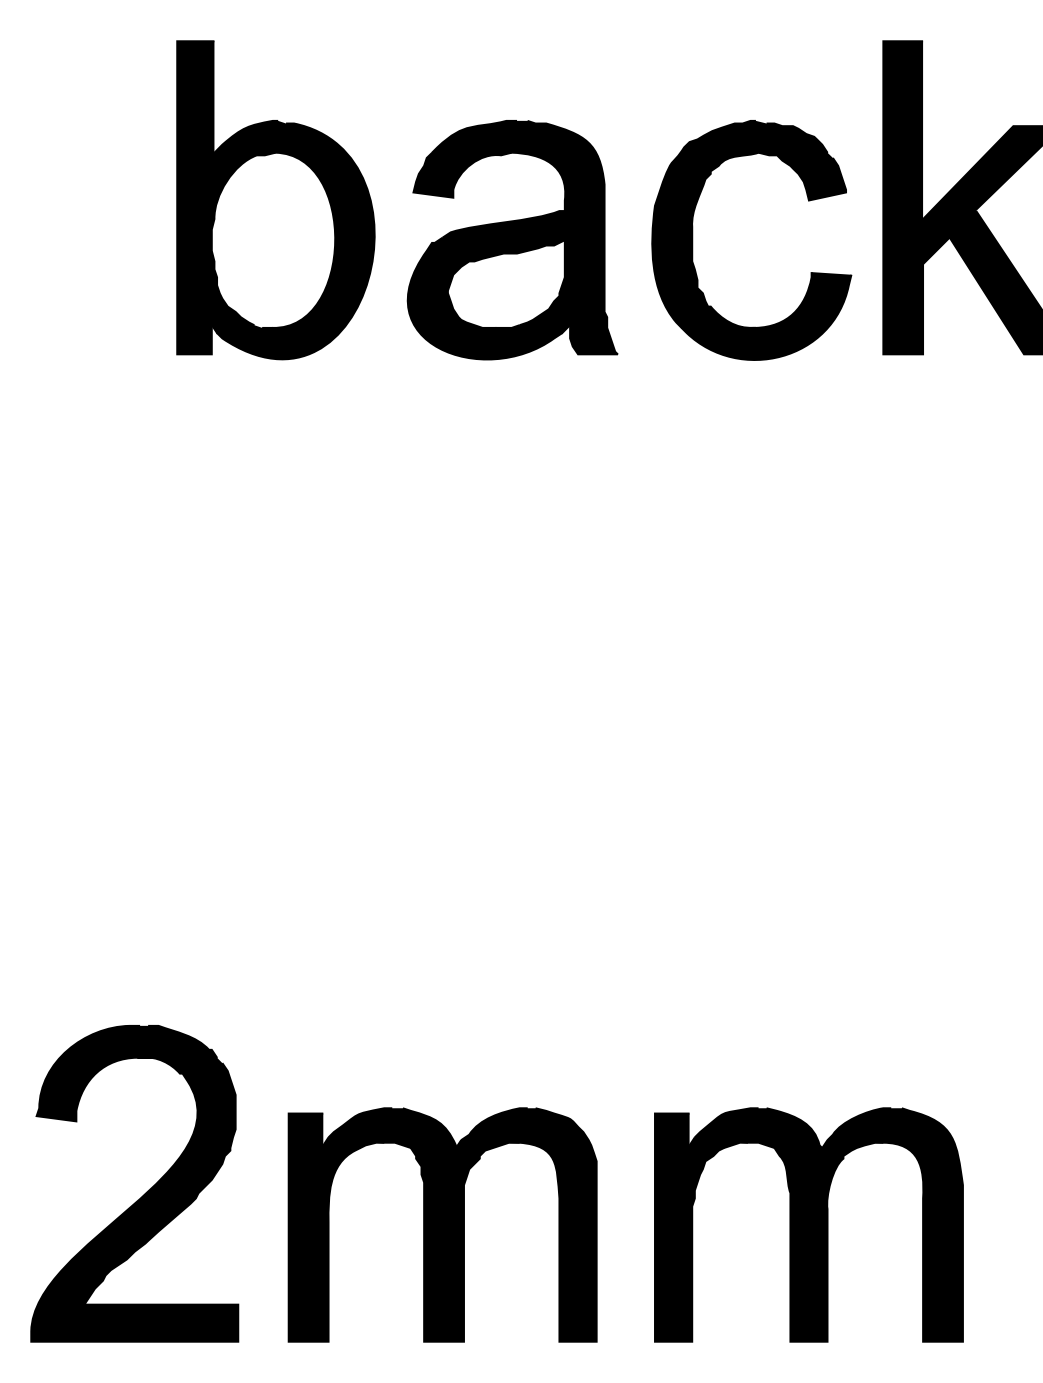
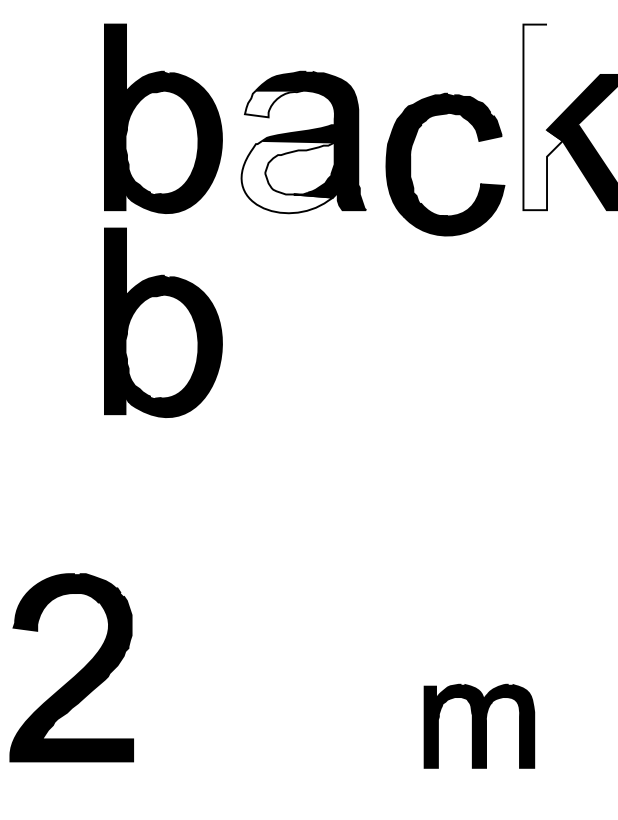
fill: (461, 174) -> (273, 103), removed
fill: (915, 197) -> (542, 117), removed
part: (694, 240) -> (411, 164), moved
fill: (485, 297) -> (287, 176), removed
part: (276, 543) -> (163, 322), added
part: (141, 1195) -> (75, 674), moved
part: (443, 1225) -> (262, 726), removed
part: (809, 1225) -> (479, 726), size x0.6

